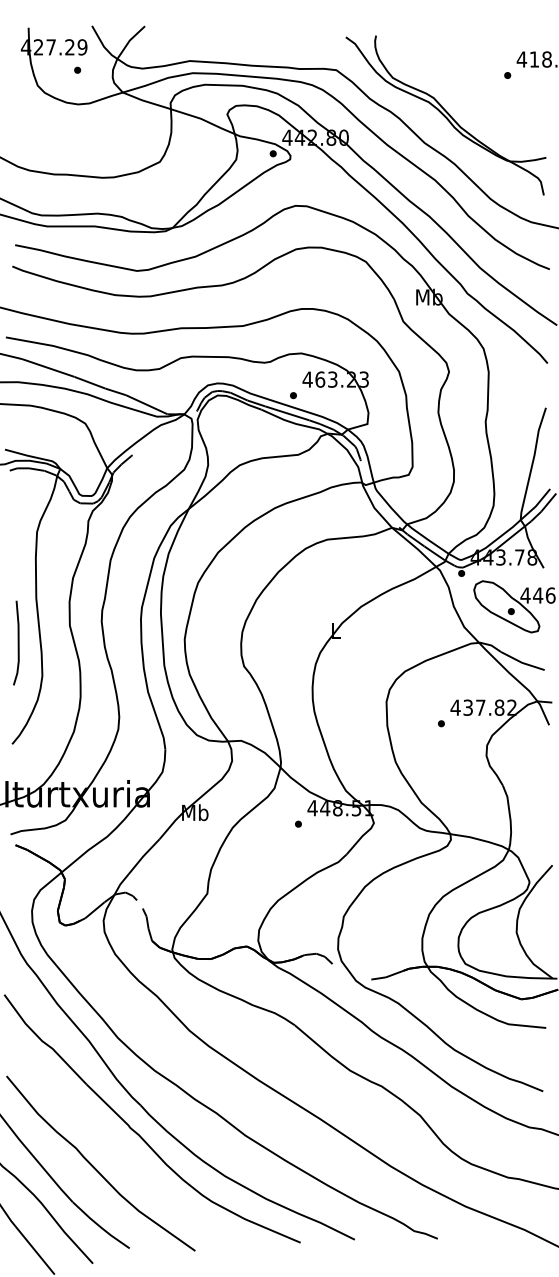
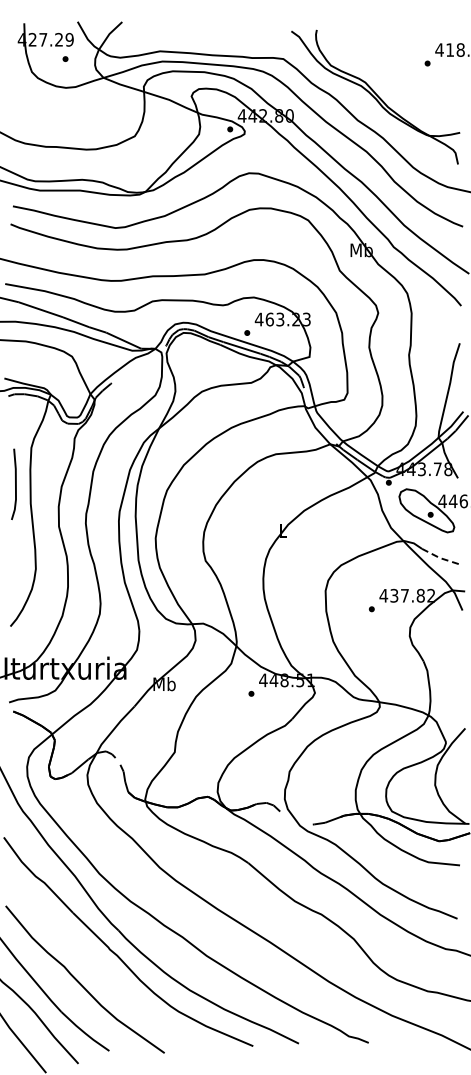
line: (18, 642) -> (15, 483), moved
line: (521, 662) -> (439, 557), solid -> dashed

